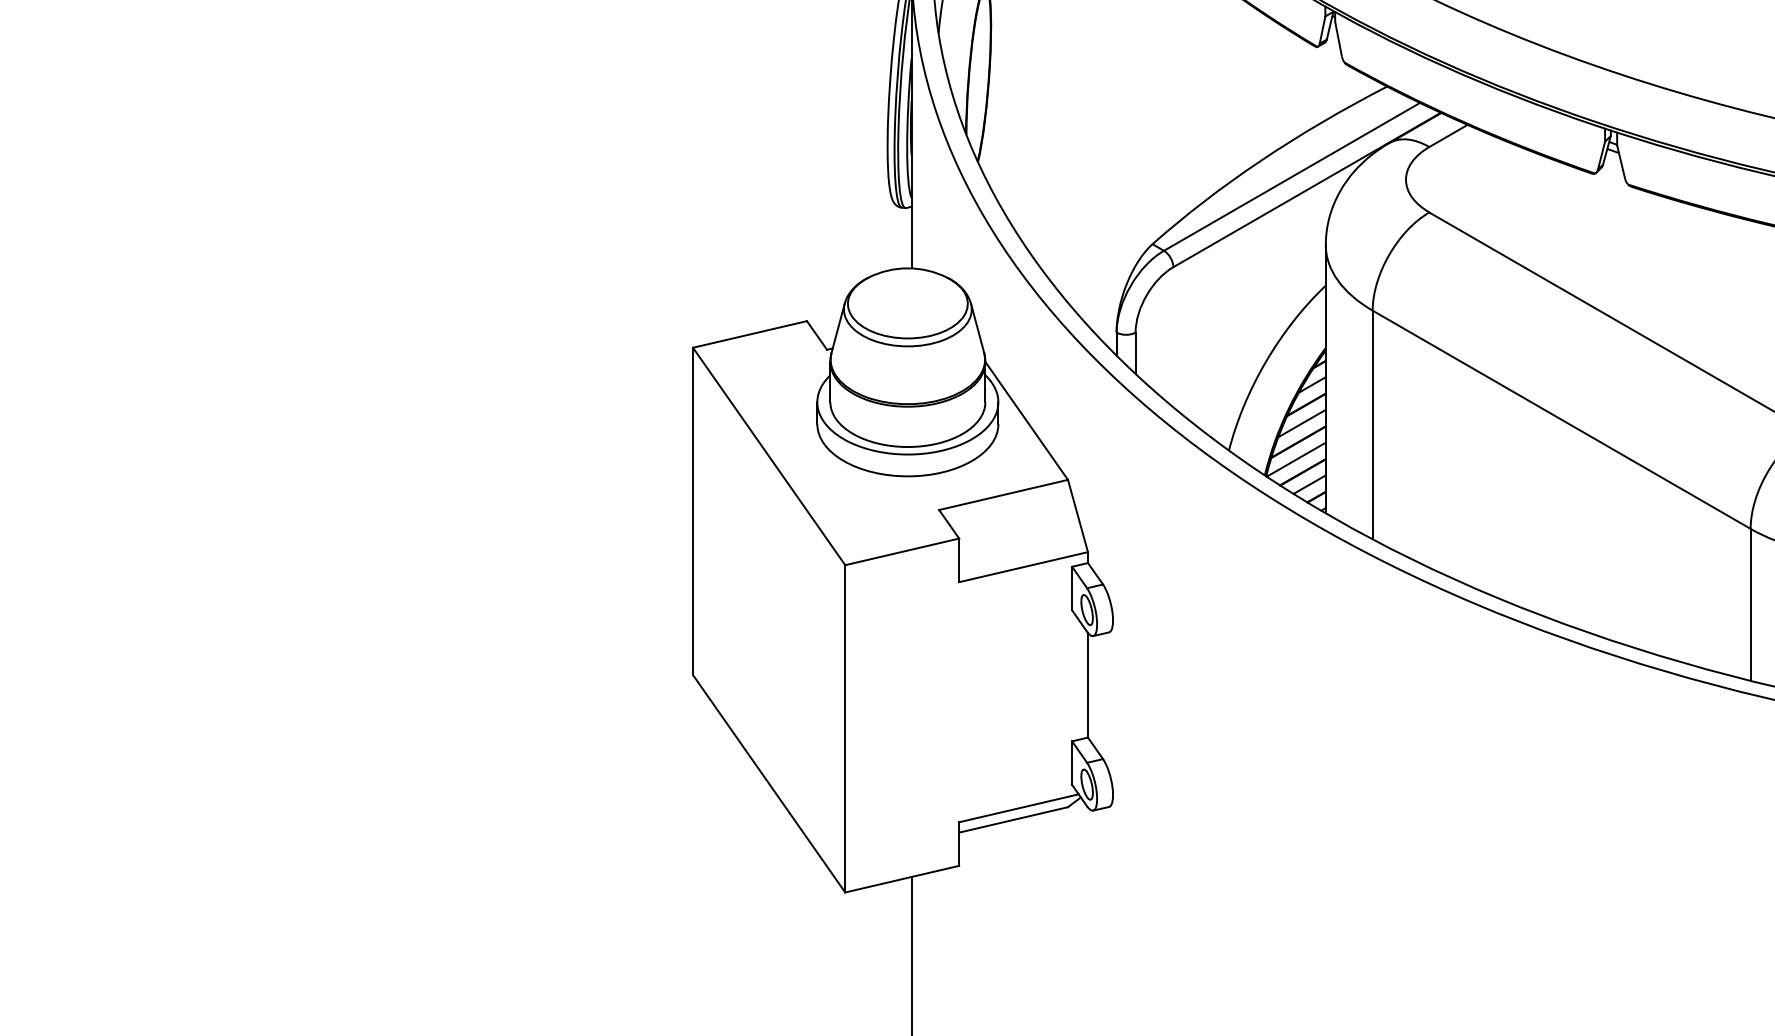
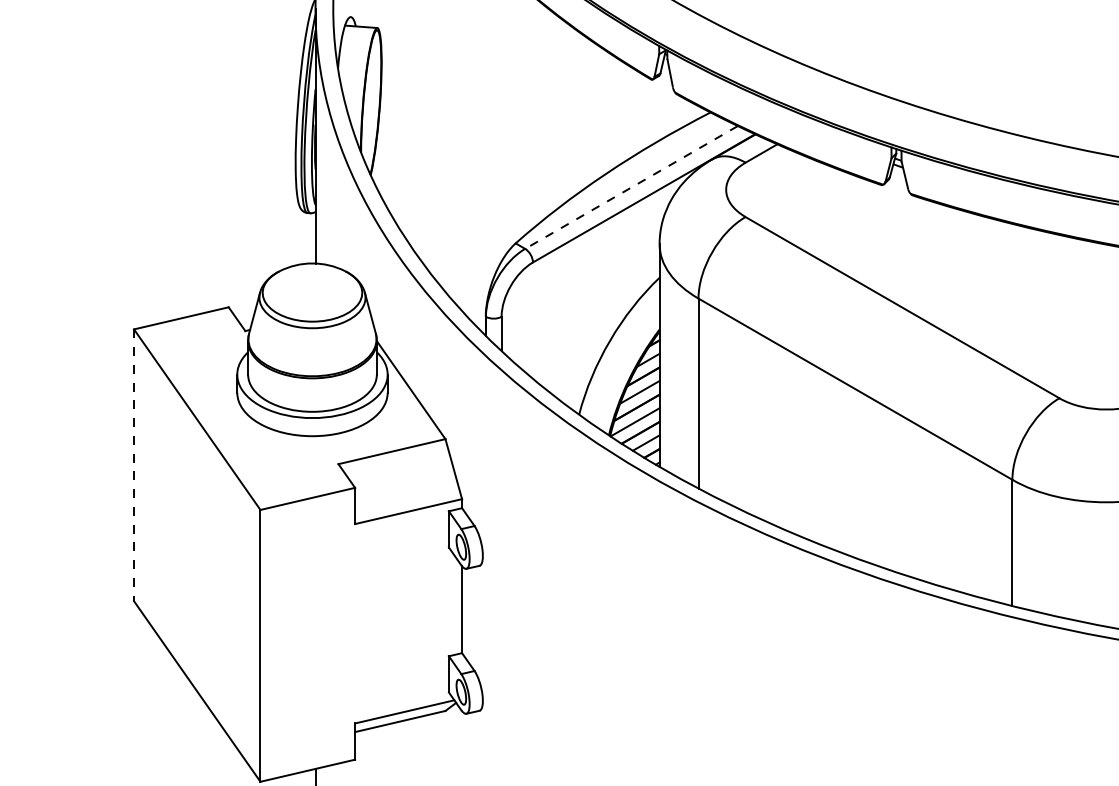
line: (1291, 176) -> (631, 187), solid -> dashed
line: (693, 511) -> (134, 465), solid -> dashed

